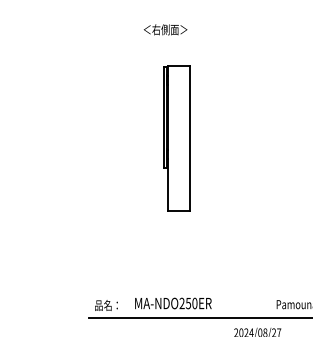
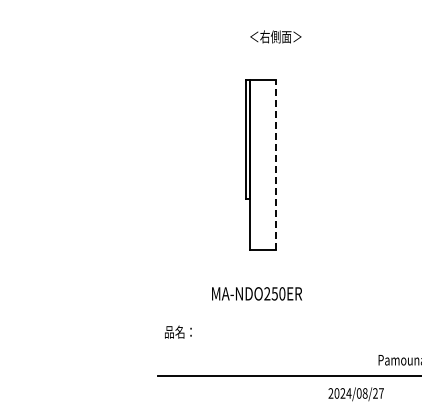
text: (165, 29) -> (275, 36), moved
line: (189, 138) -> (276, 164), solid -> dashed
text: (172, 303) -> (256, 293), moved
text: (106, 304) -> (178, 331), moved

